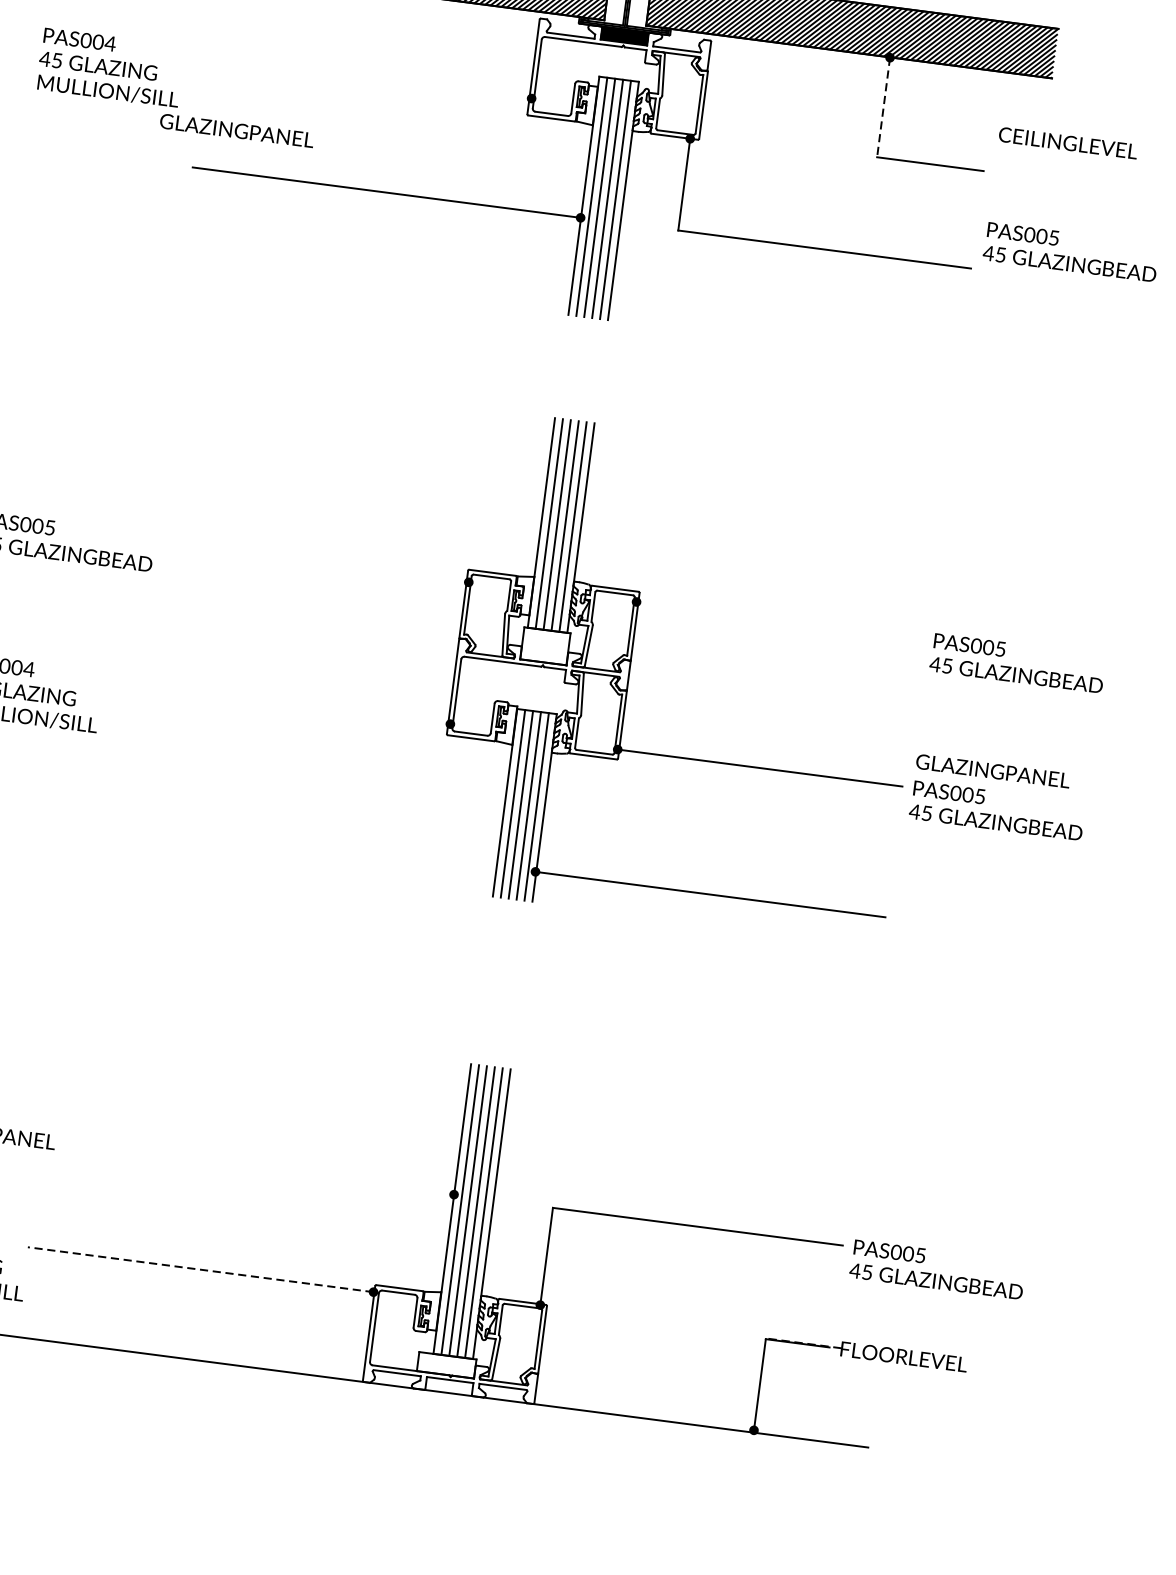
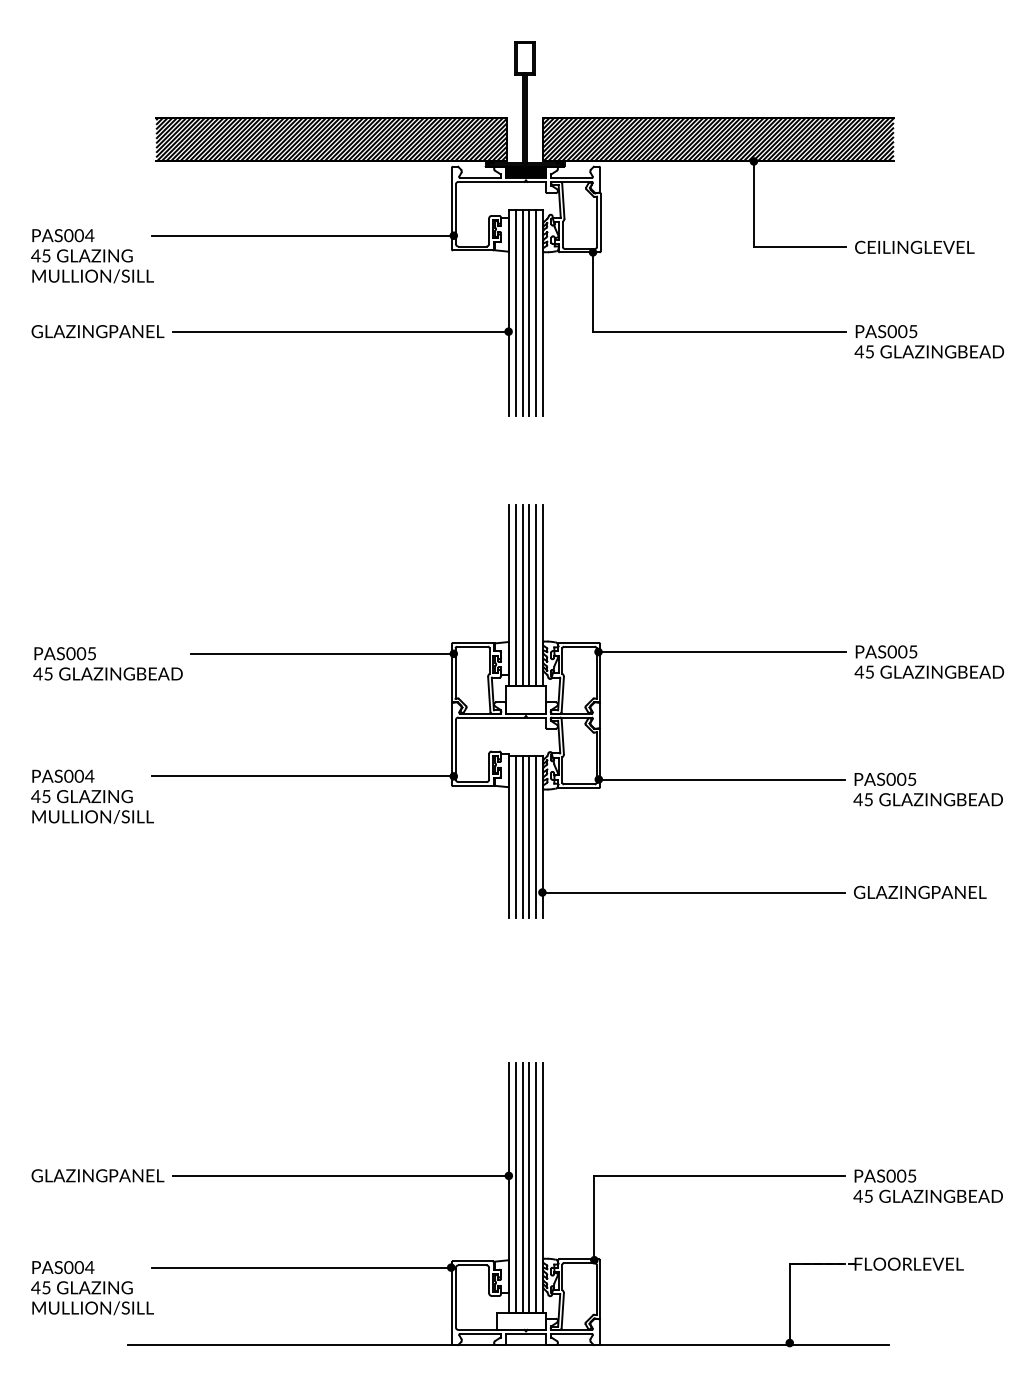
line: (356, 75) -> (302, 235), added
line: (883, 107) -> (753, 204), dashed -> solid
text: (236, 130) -> (97, 331), moved
text: (1068, 142) -> (914, 246), moved
text: (1071, 251) -> (929, 341), moved
line: (315, 562) -> (321, 653), added
line: (778, 621) -> (721, 652), added
line: (275, 701) -> (302, 776), added
text: (993, 770) -> (920, 891), moved
line: (259, 1168) -> (340, 1175), added
line: (200, 1269) -> (301, 1267), dashed -> solid

